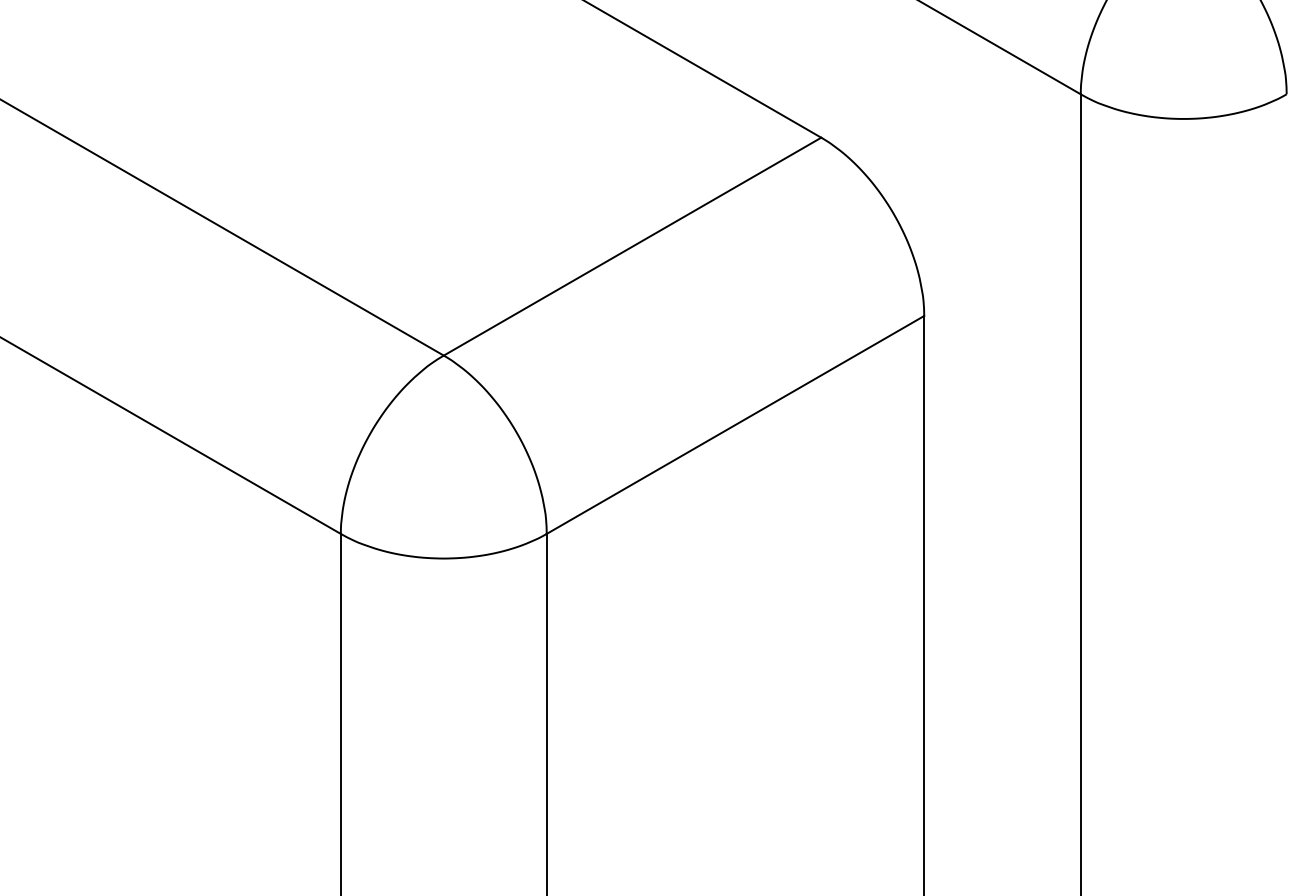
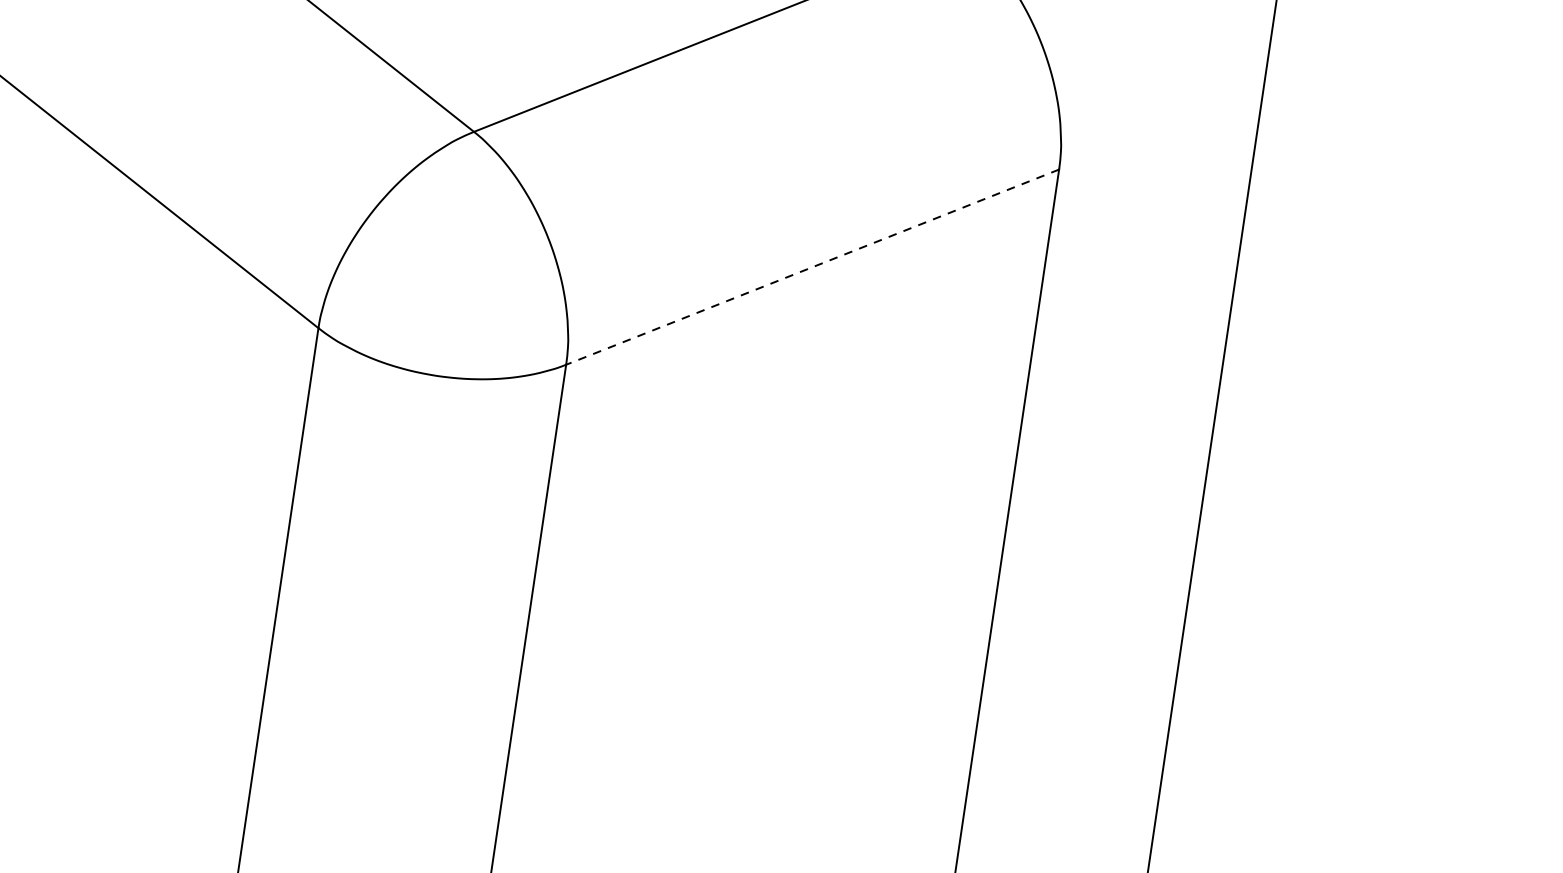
line: (735, 424) -> (812, 266), solid -> dashed

